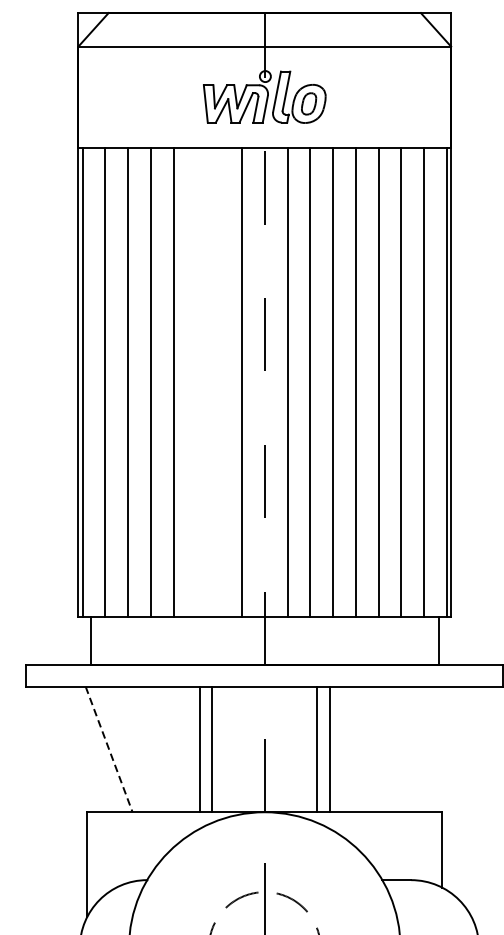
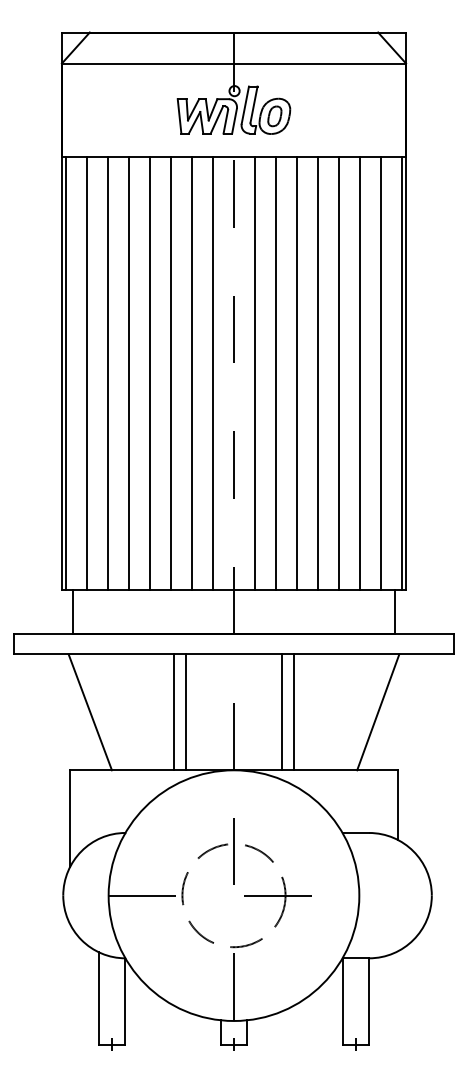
line: (195, 381) -> (170, 372), added
line: (218, 381) -> (191, 372), added
line: (109, 749) -> (90, 712), dashed -> solid
line: (421, 749) -> (378, 712), added

